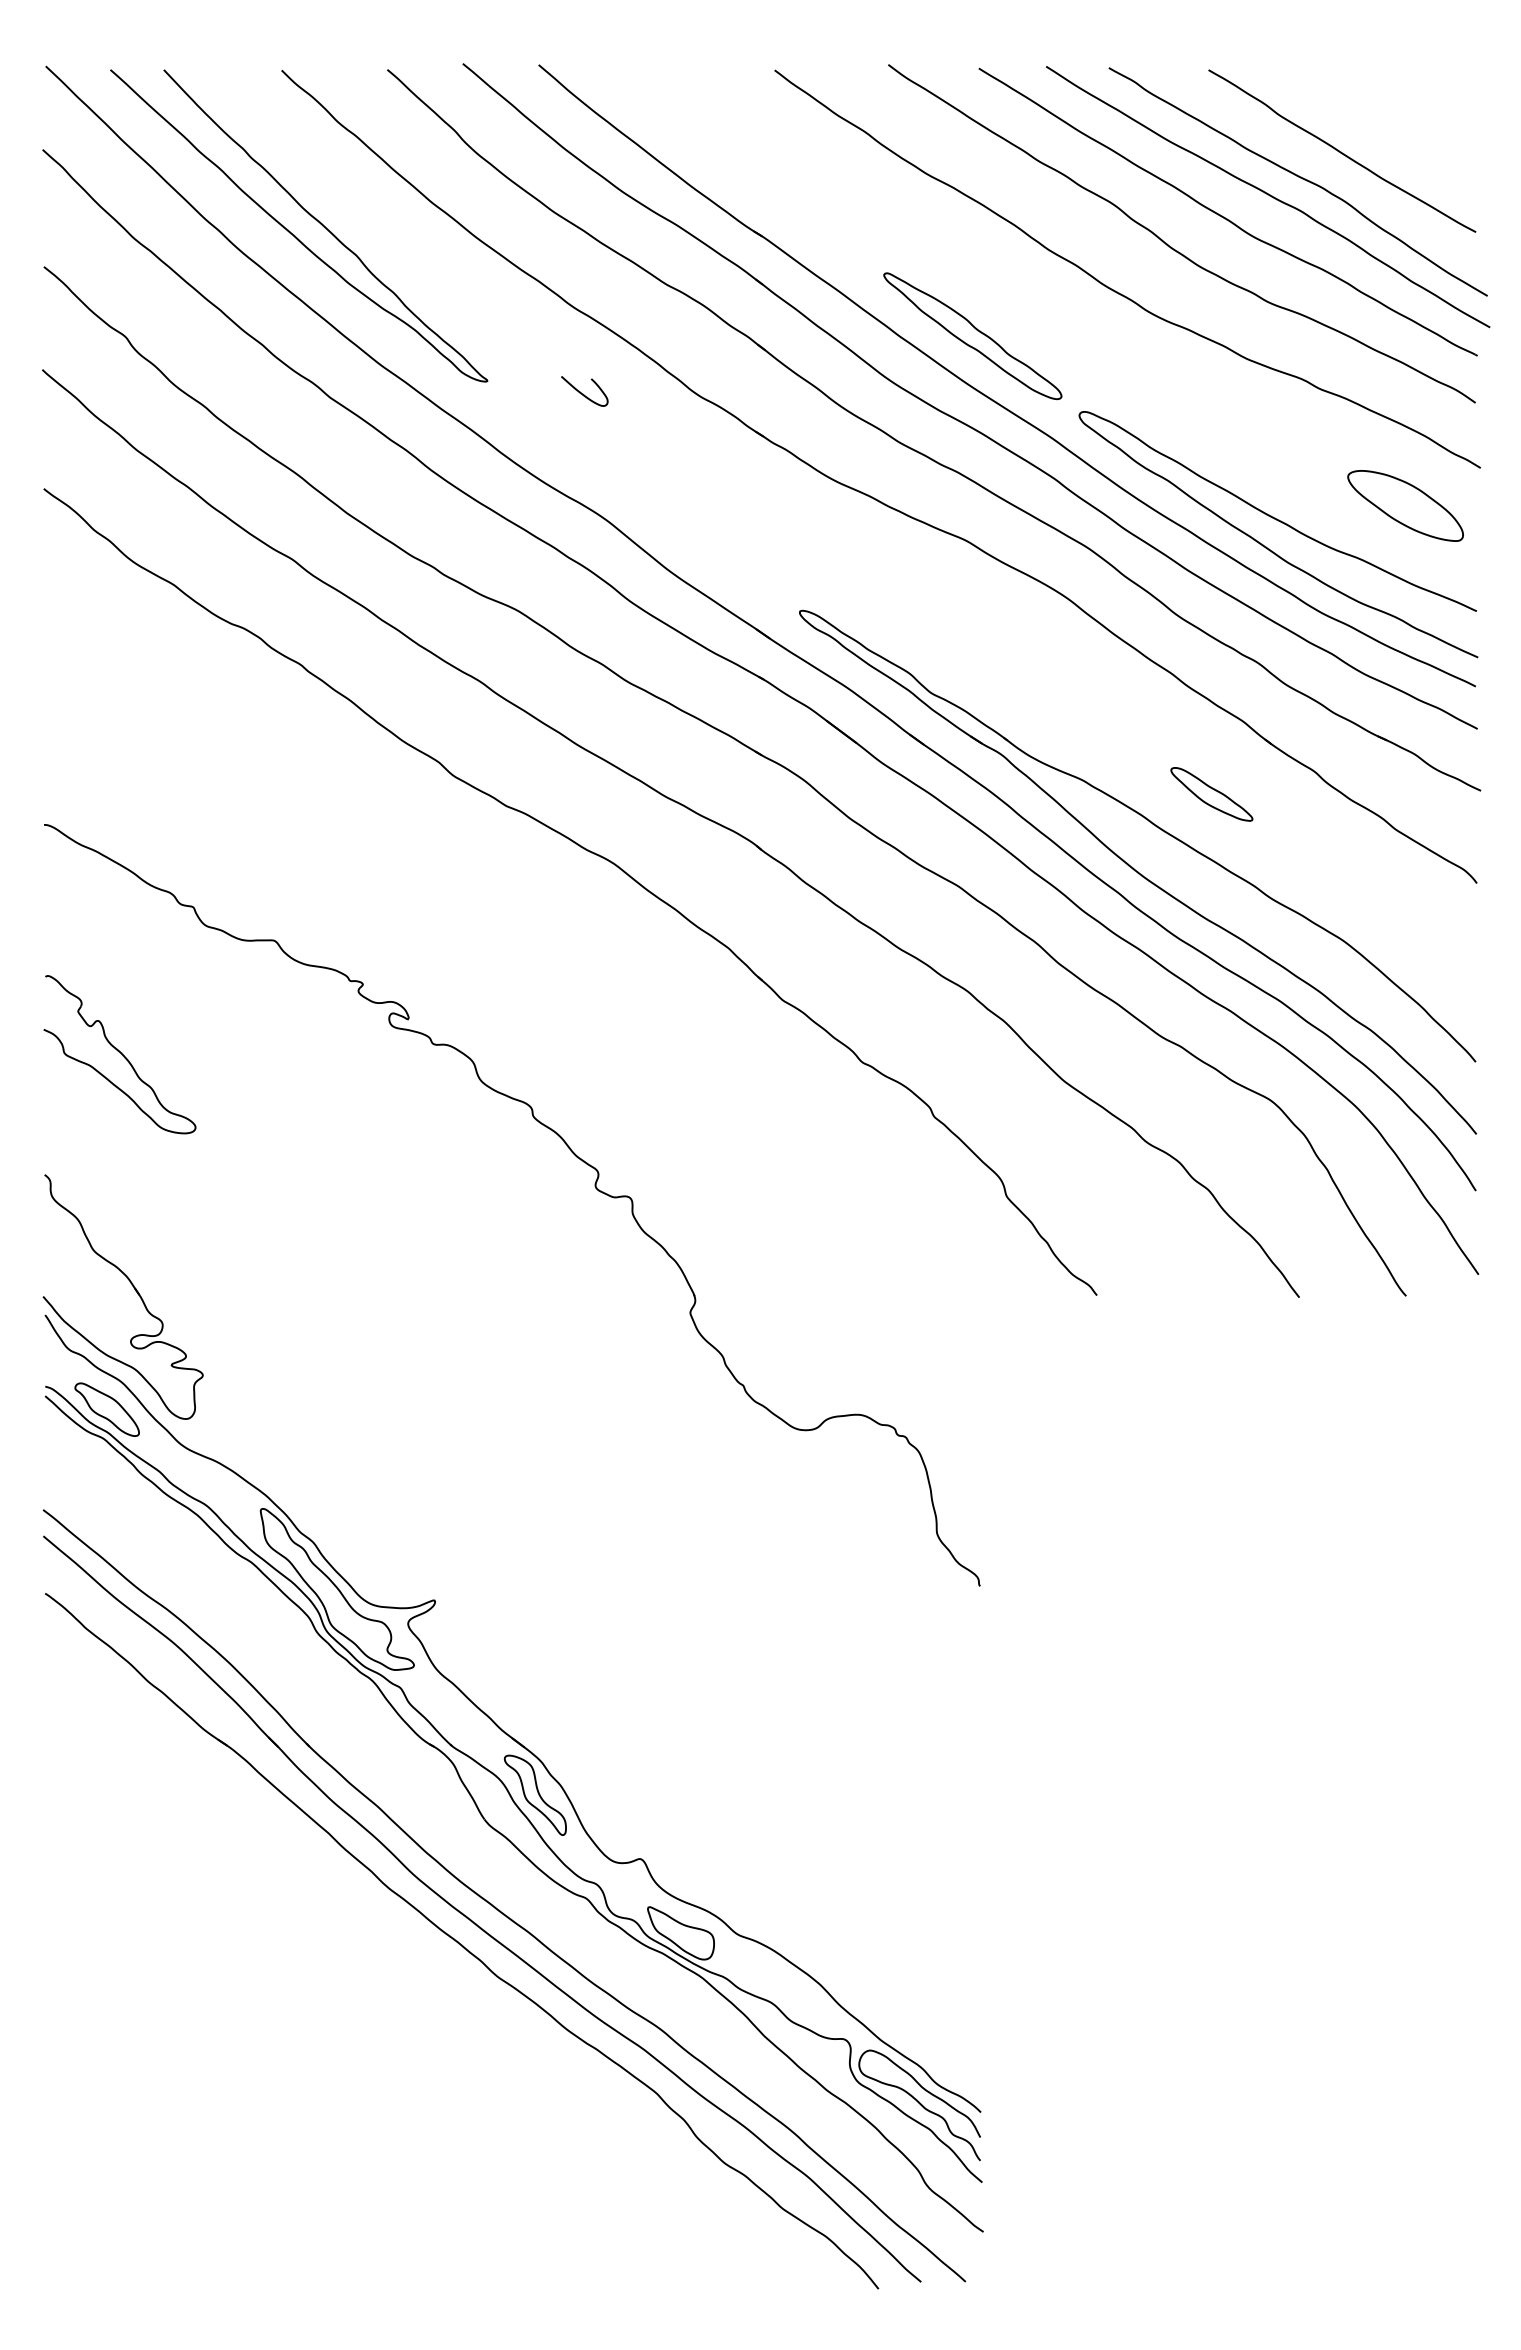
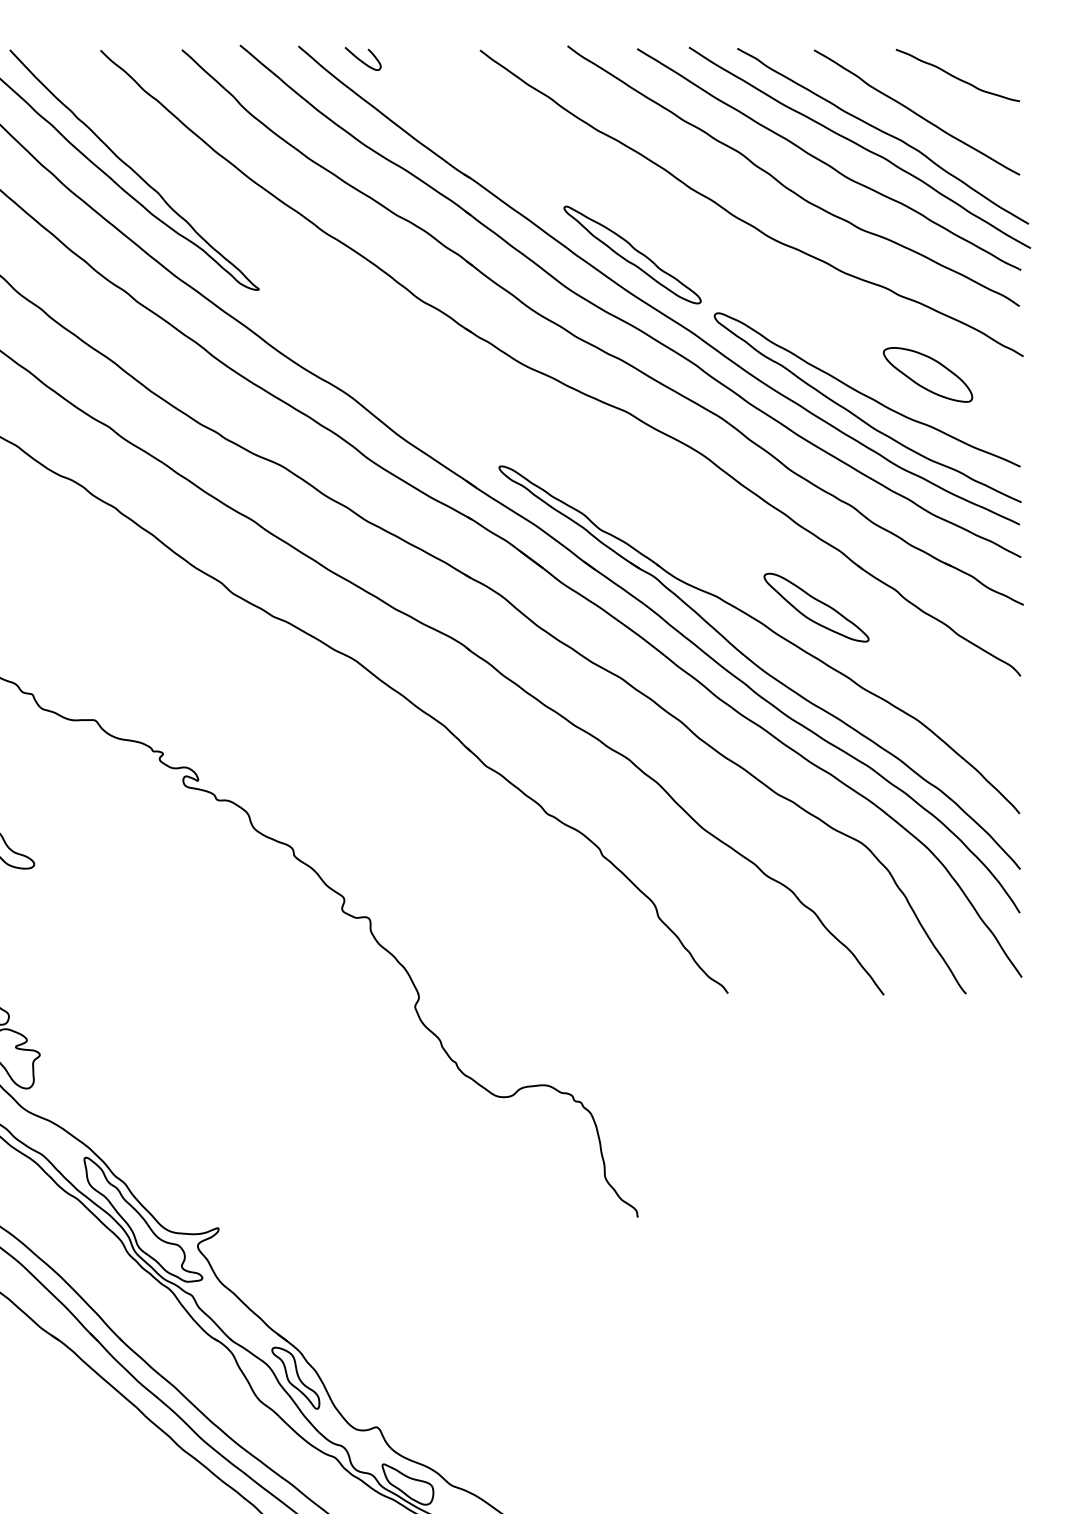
curve: (1394, 105) -> (957, 77), added
curve: (583, 393) -> (362, 60), moved
part: (1405, 505) -> (927, 374), moved
part: (1211, 794) -> (816, 607), size x1.67

